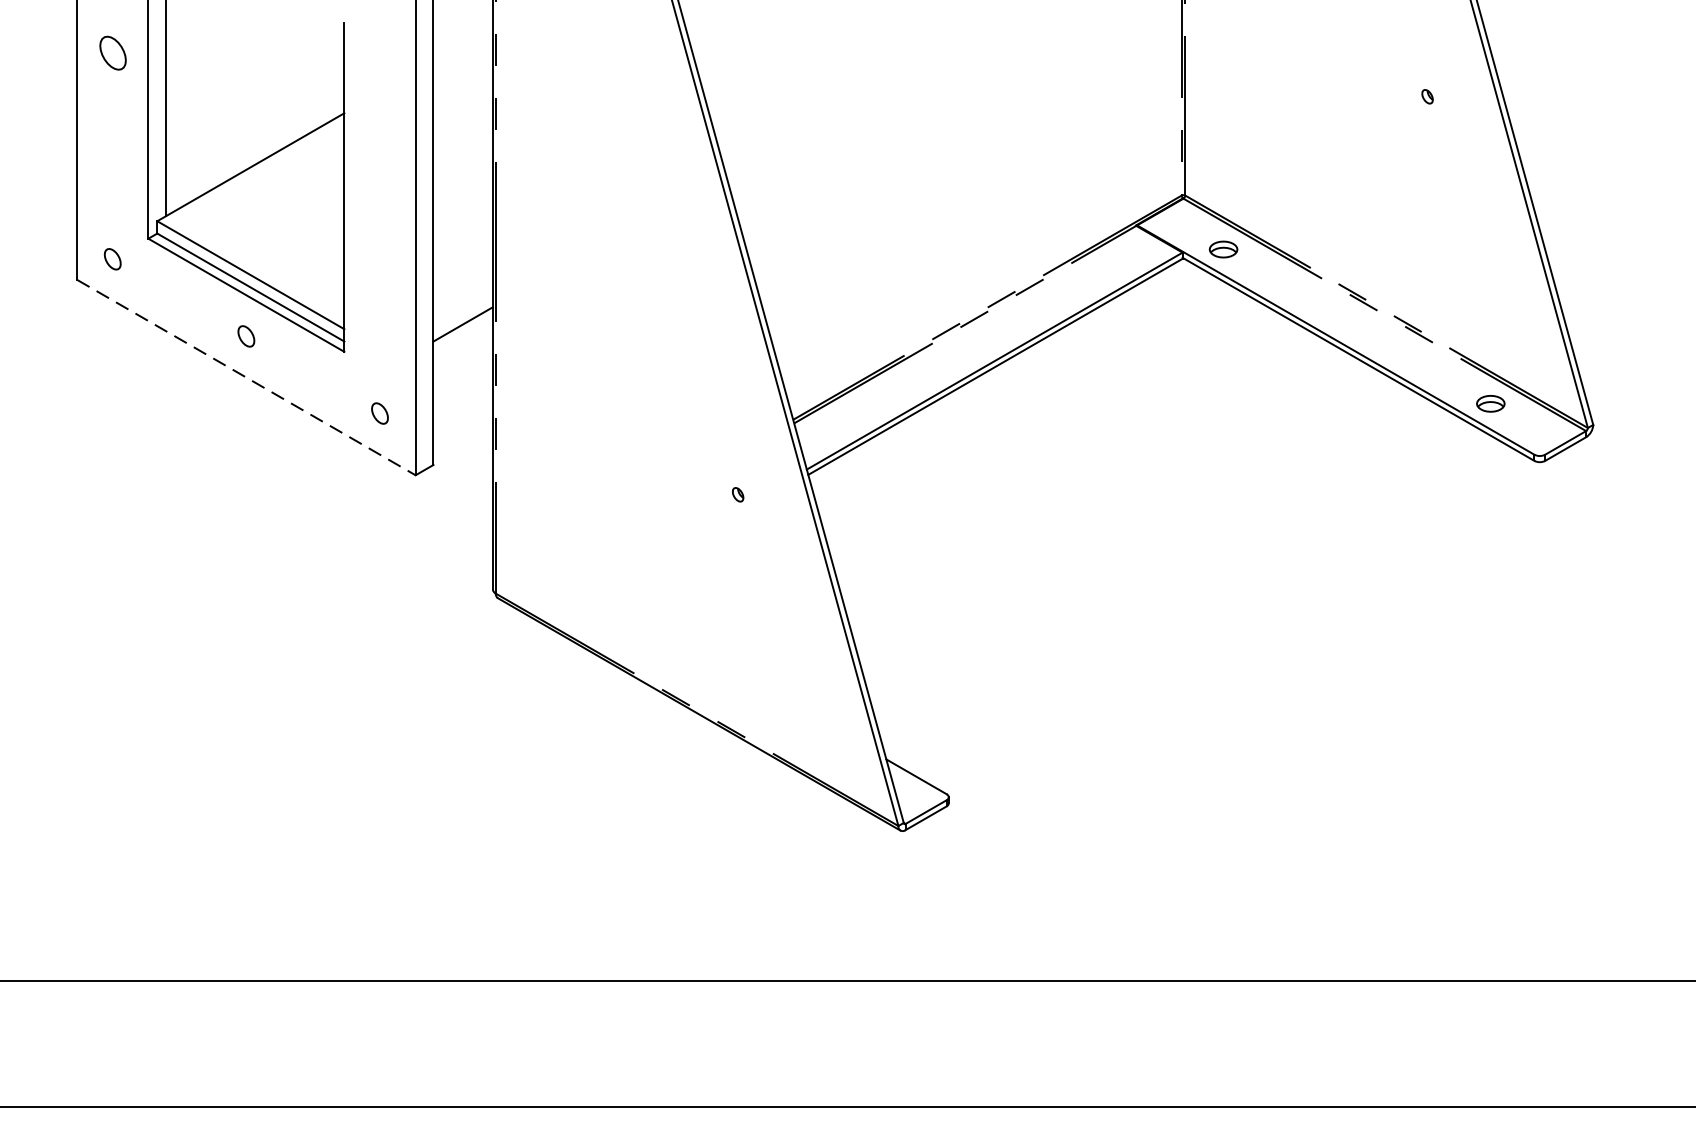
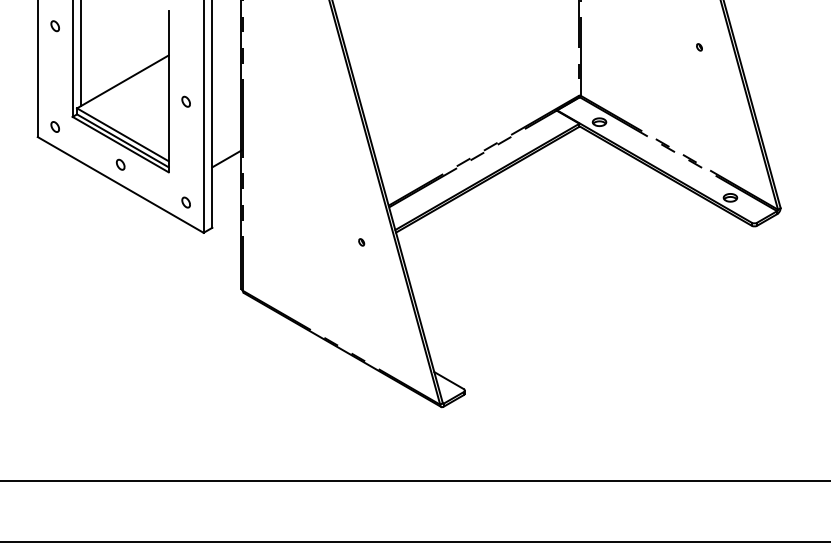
part: (111, 54) -> (54, 26), size x0.62
part: (378, 207) -> (185, 101), added
line: (245, 376) -> (120, 184), dashed -> solid

